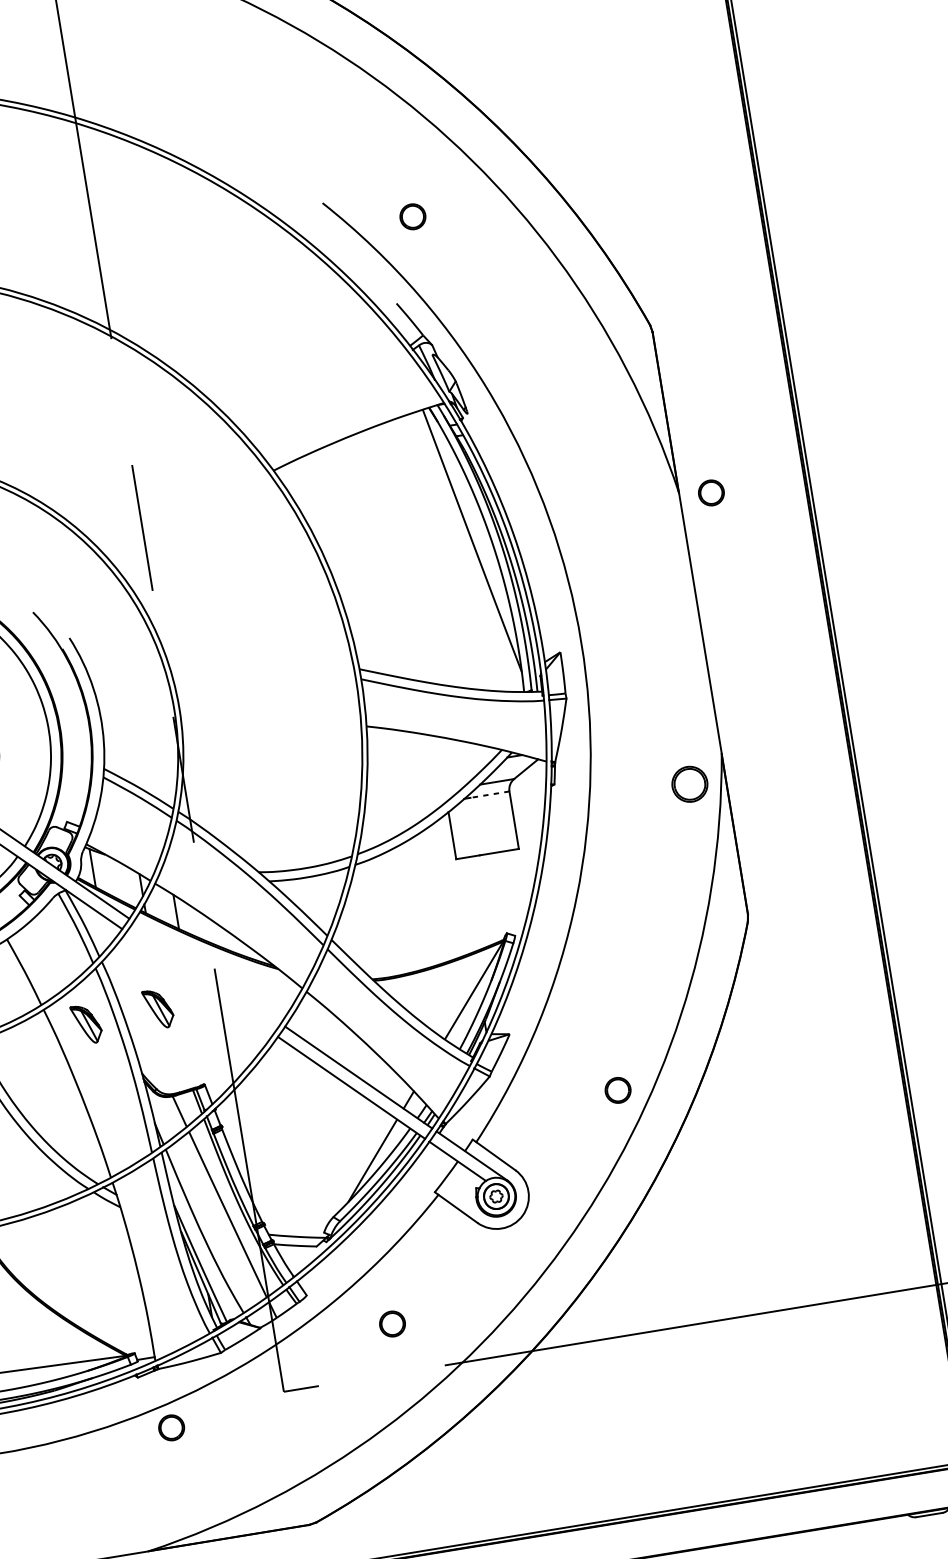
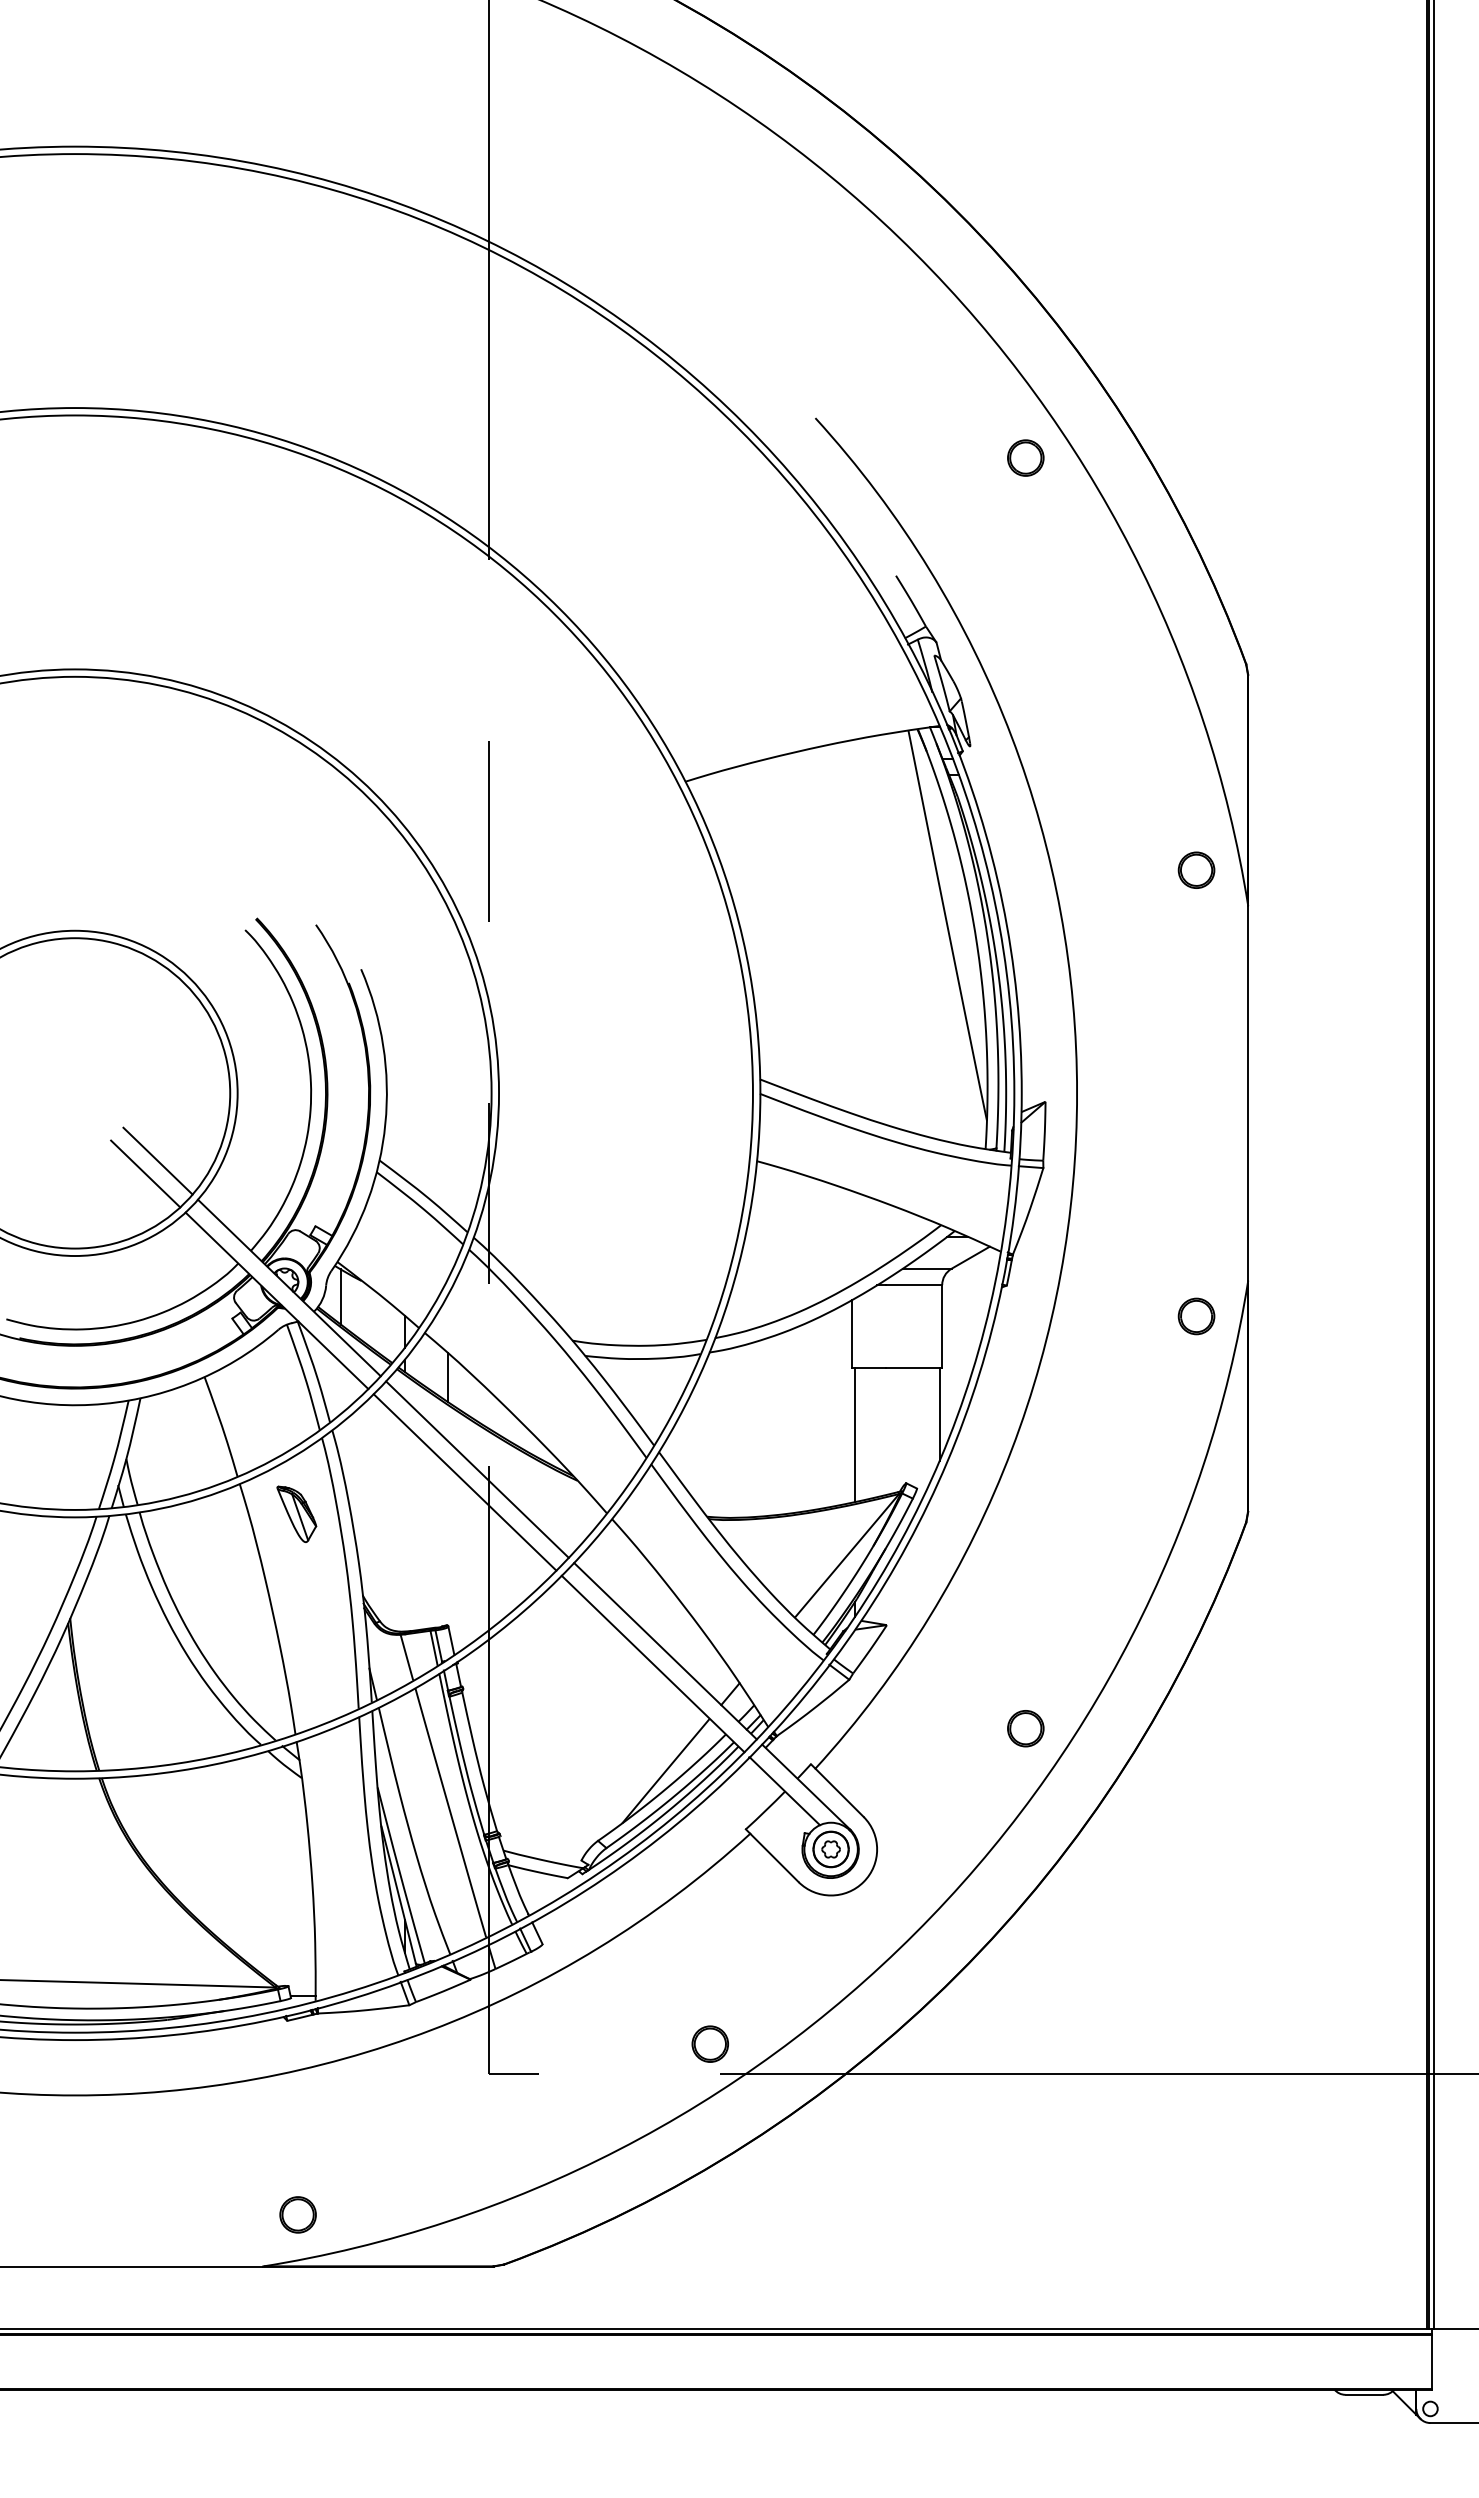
part: (412, 216) -> (1025, 457), moved
part: (711, 492) -> (1196, 869), moved
part: (689, 784) -> (1196, 1316), size x0.71
line: (489, 795) -> (913, 1285), dashed -> solid
line: (522, 881) -> (939, 1413), added
line: (465, 905) -> (854, 1434), added
line: (207, 972) -> (477, 1469), added
line: (199, 983) -> (464, 1482), added
part: (158, 1008) -> (400, 1508), removed
part: (391, 1323) -> (709, 2043), moved
part: (171, 1427) -> (297, 2214), moved

